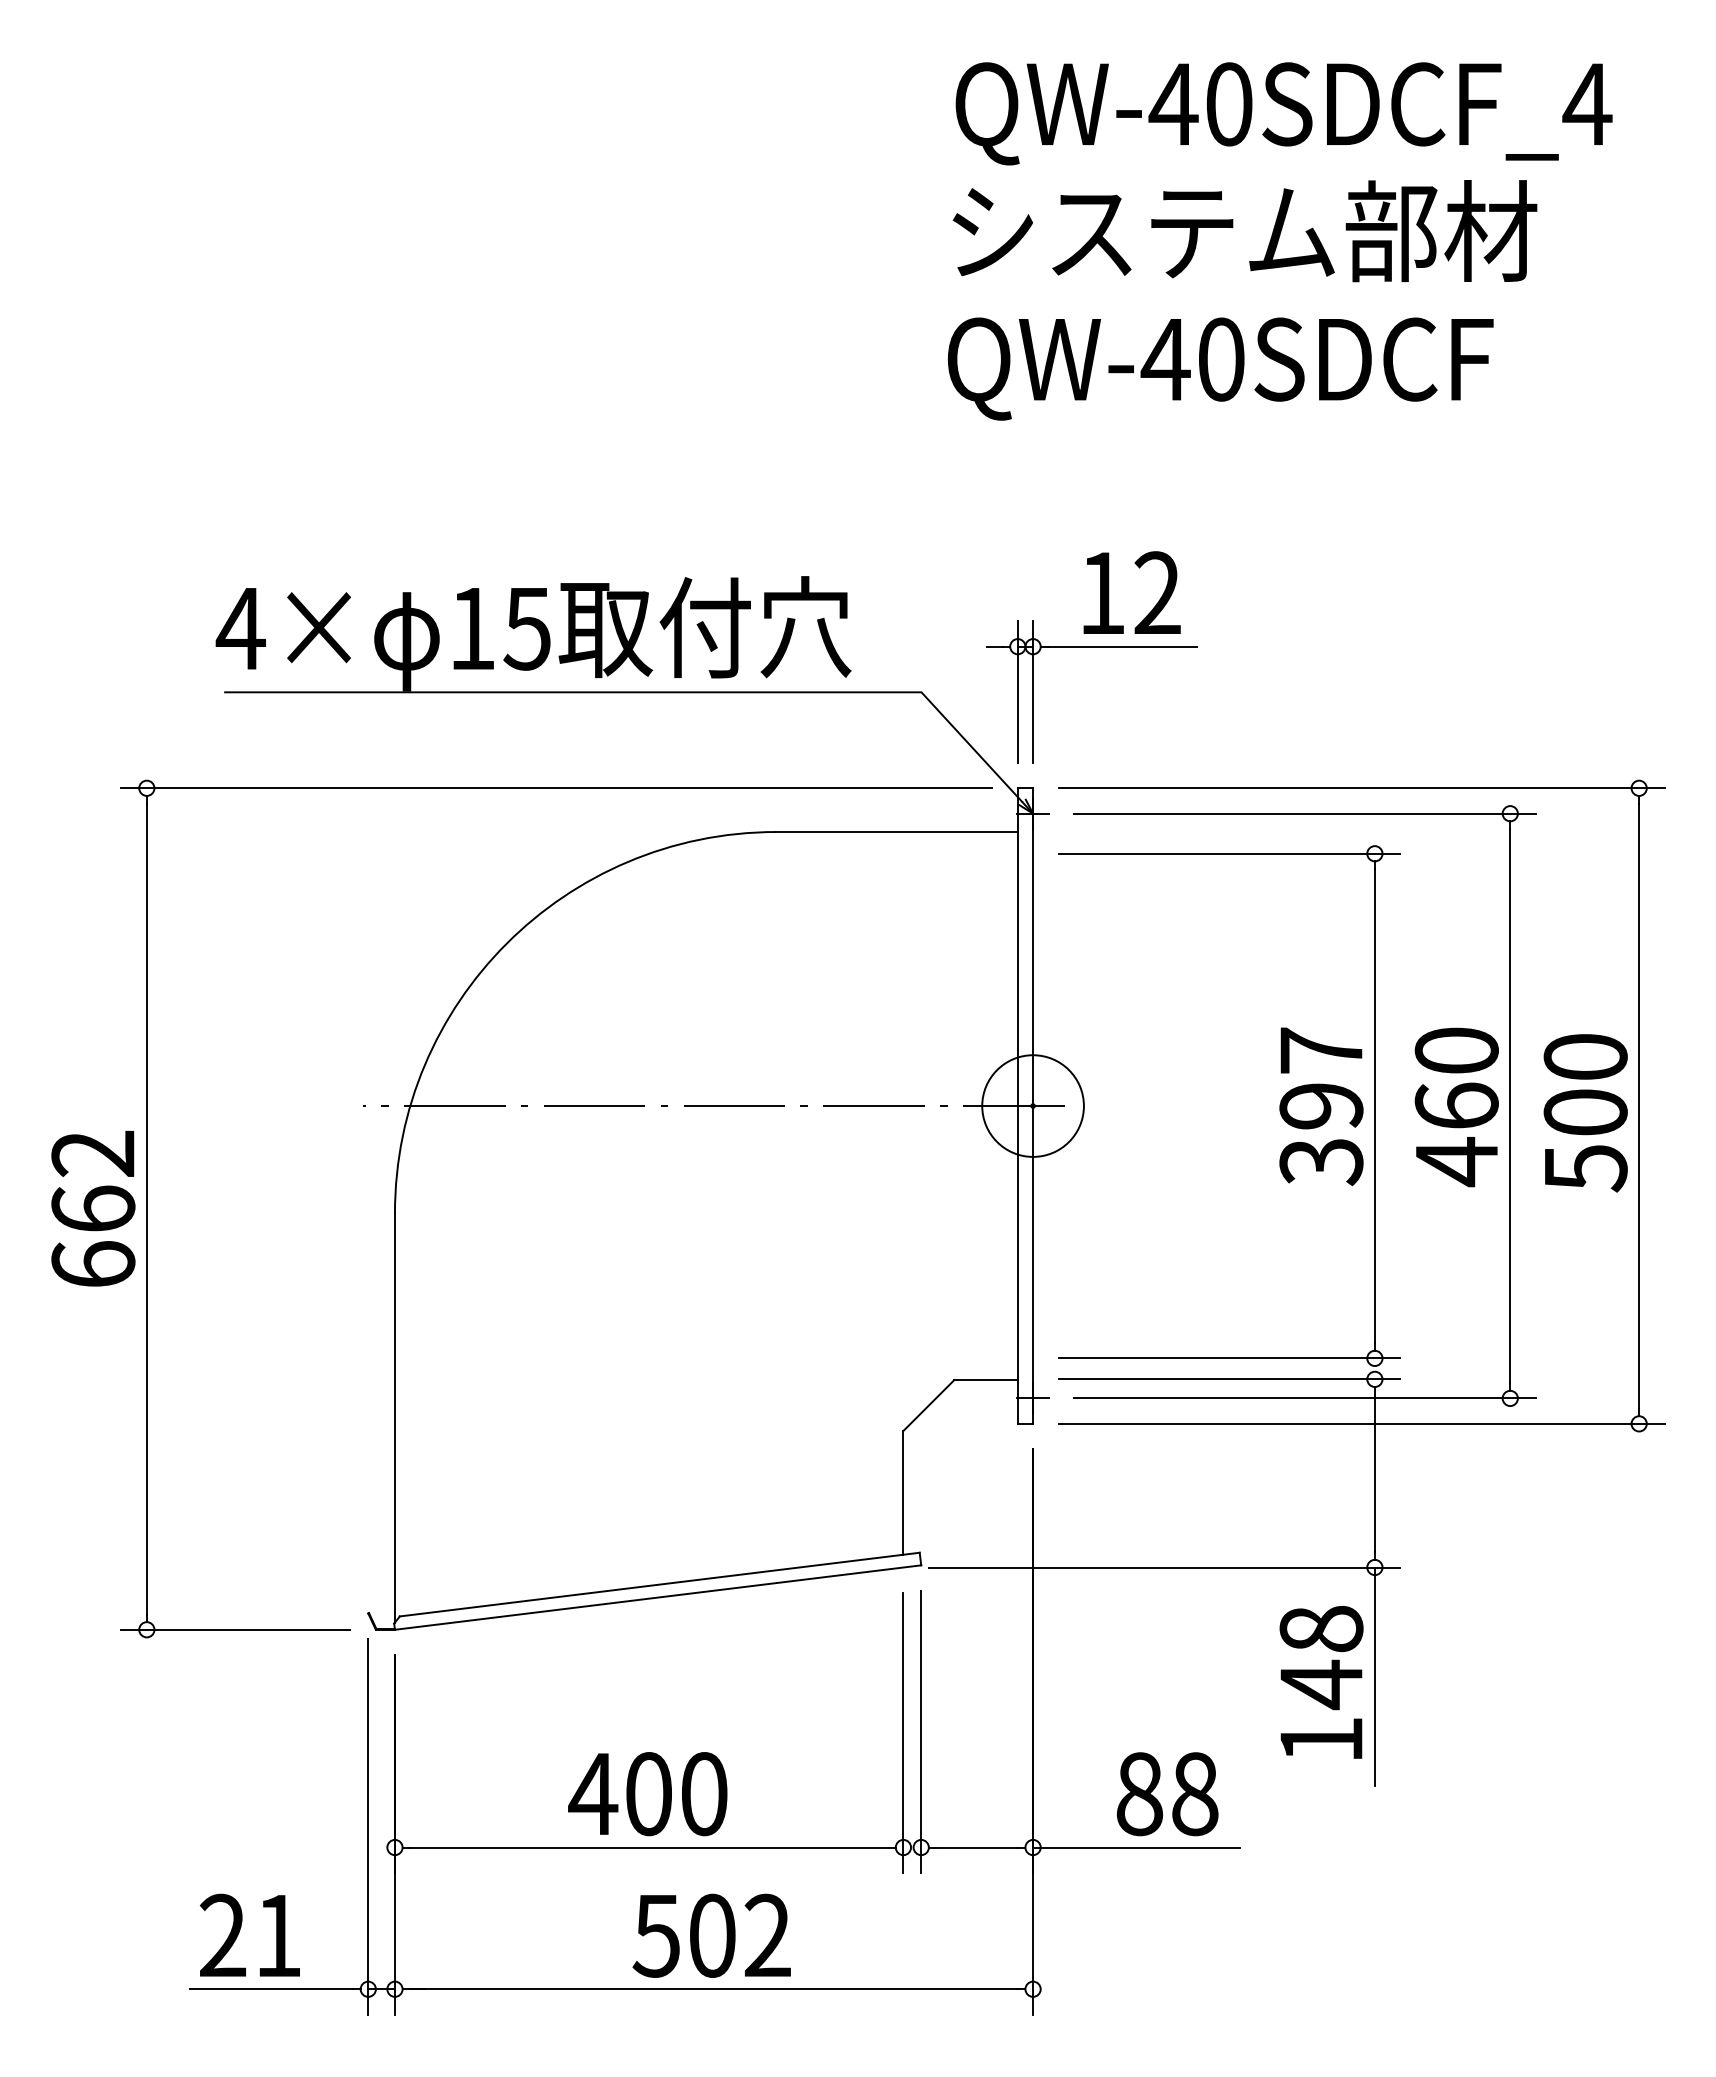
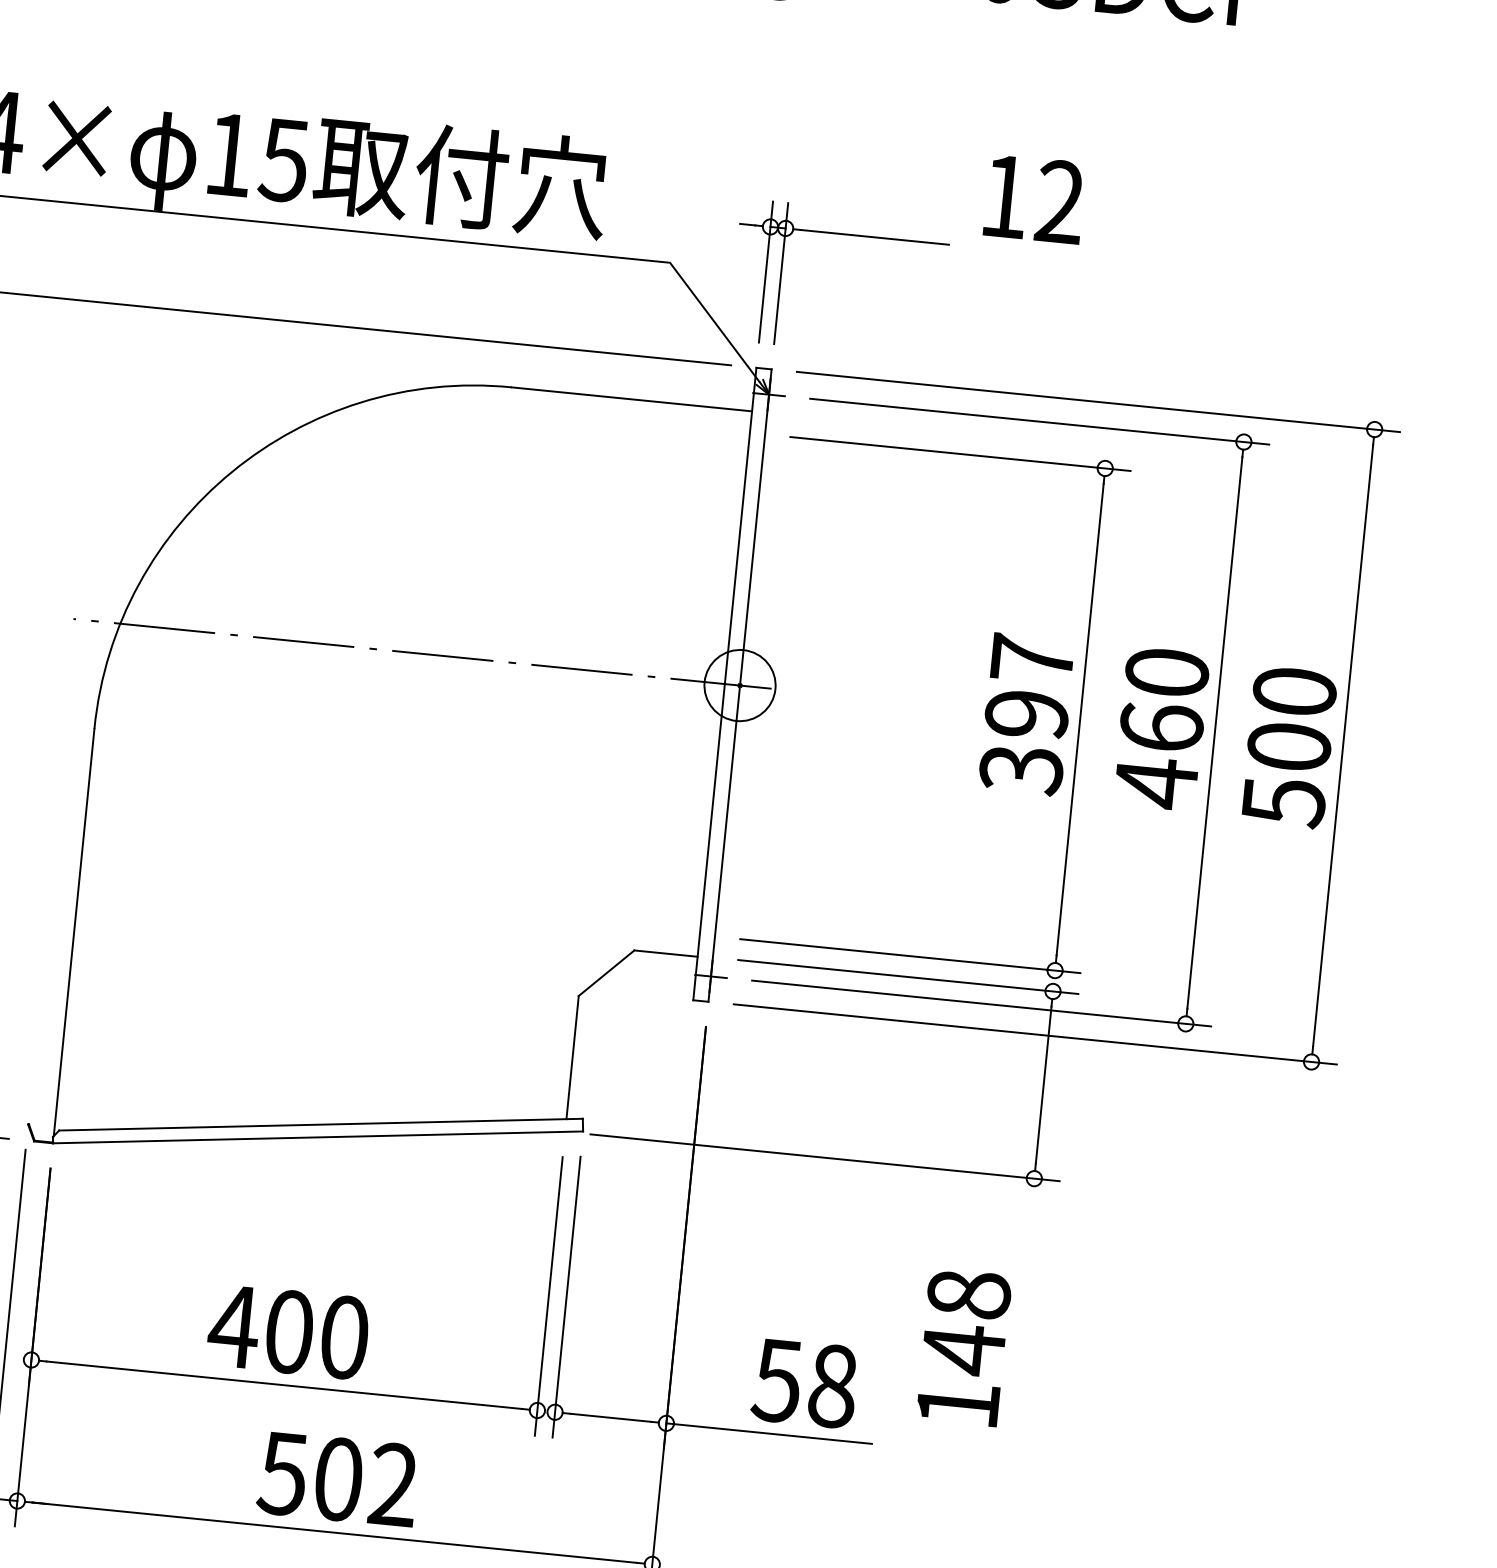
text: (1131, 592) -> (1034, 198), moved
circle: (1032, 1105) -> (739, 684), size x0.7
line: (1374, 1676) -> (1023, 1287), removed
text: (1321, 1682) -> (963, 1347), moved
text: (1139, 1794) -> (777, 1381), 88 -> 58

